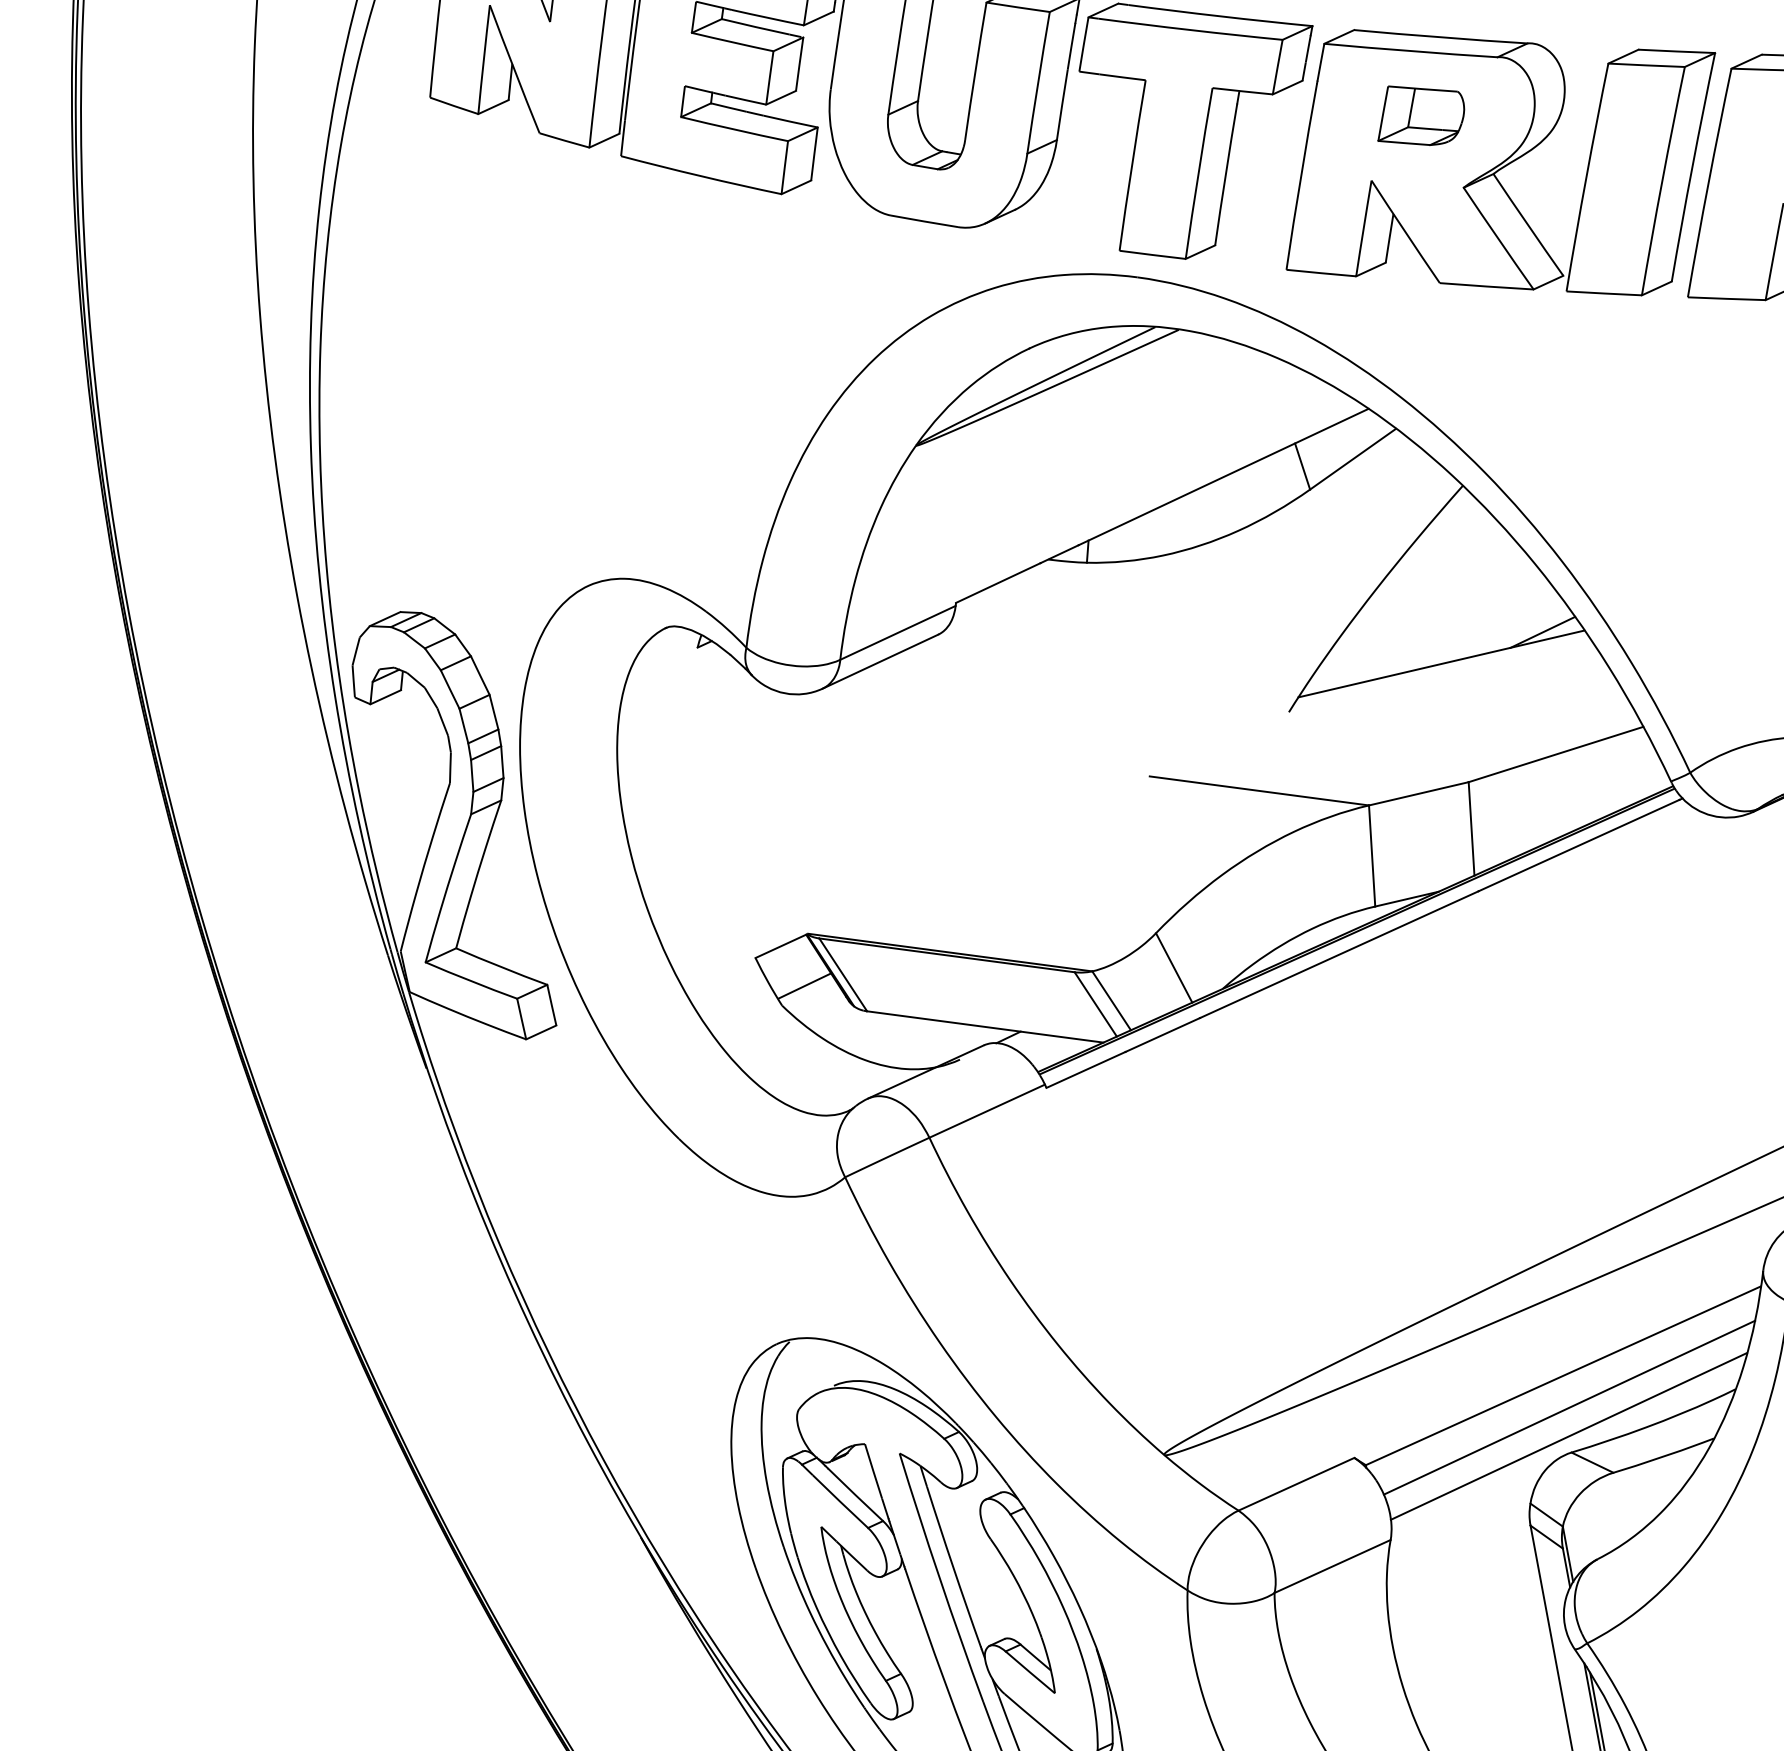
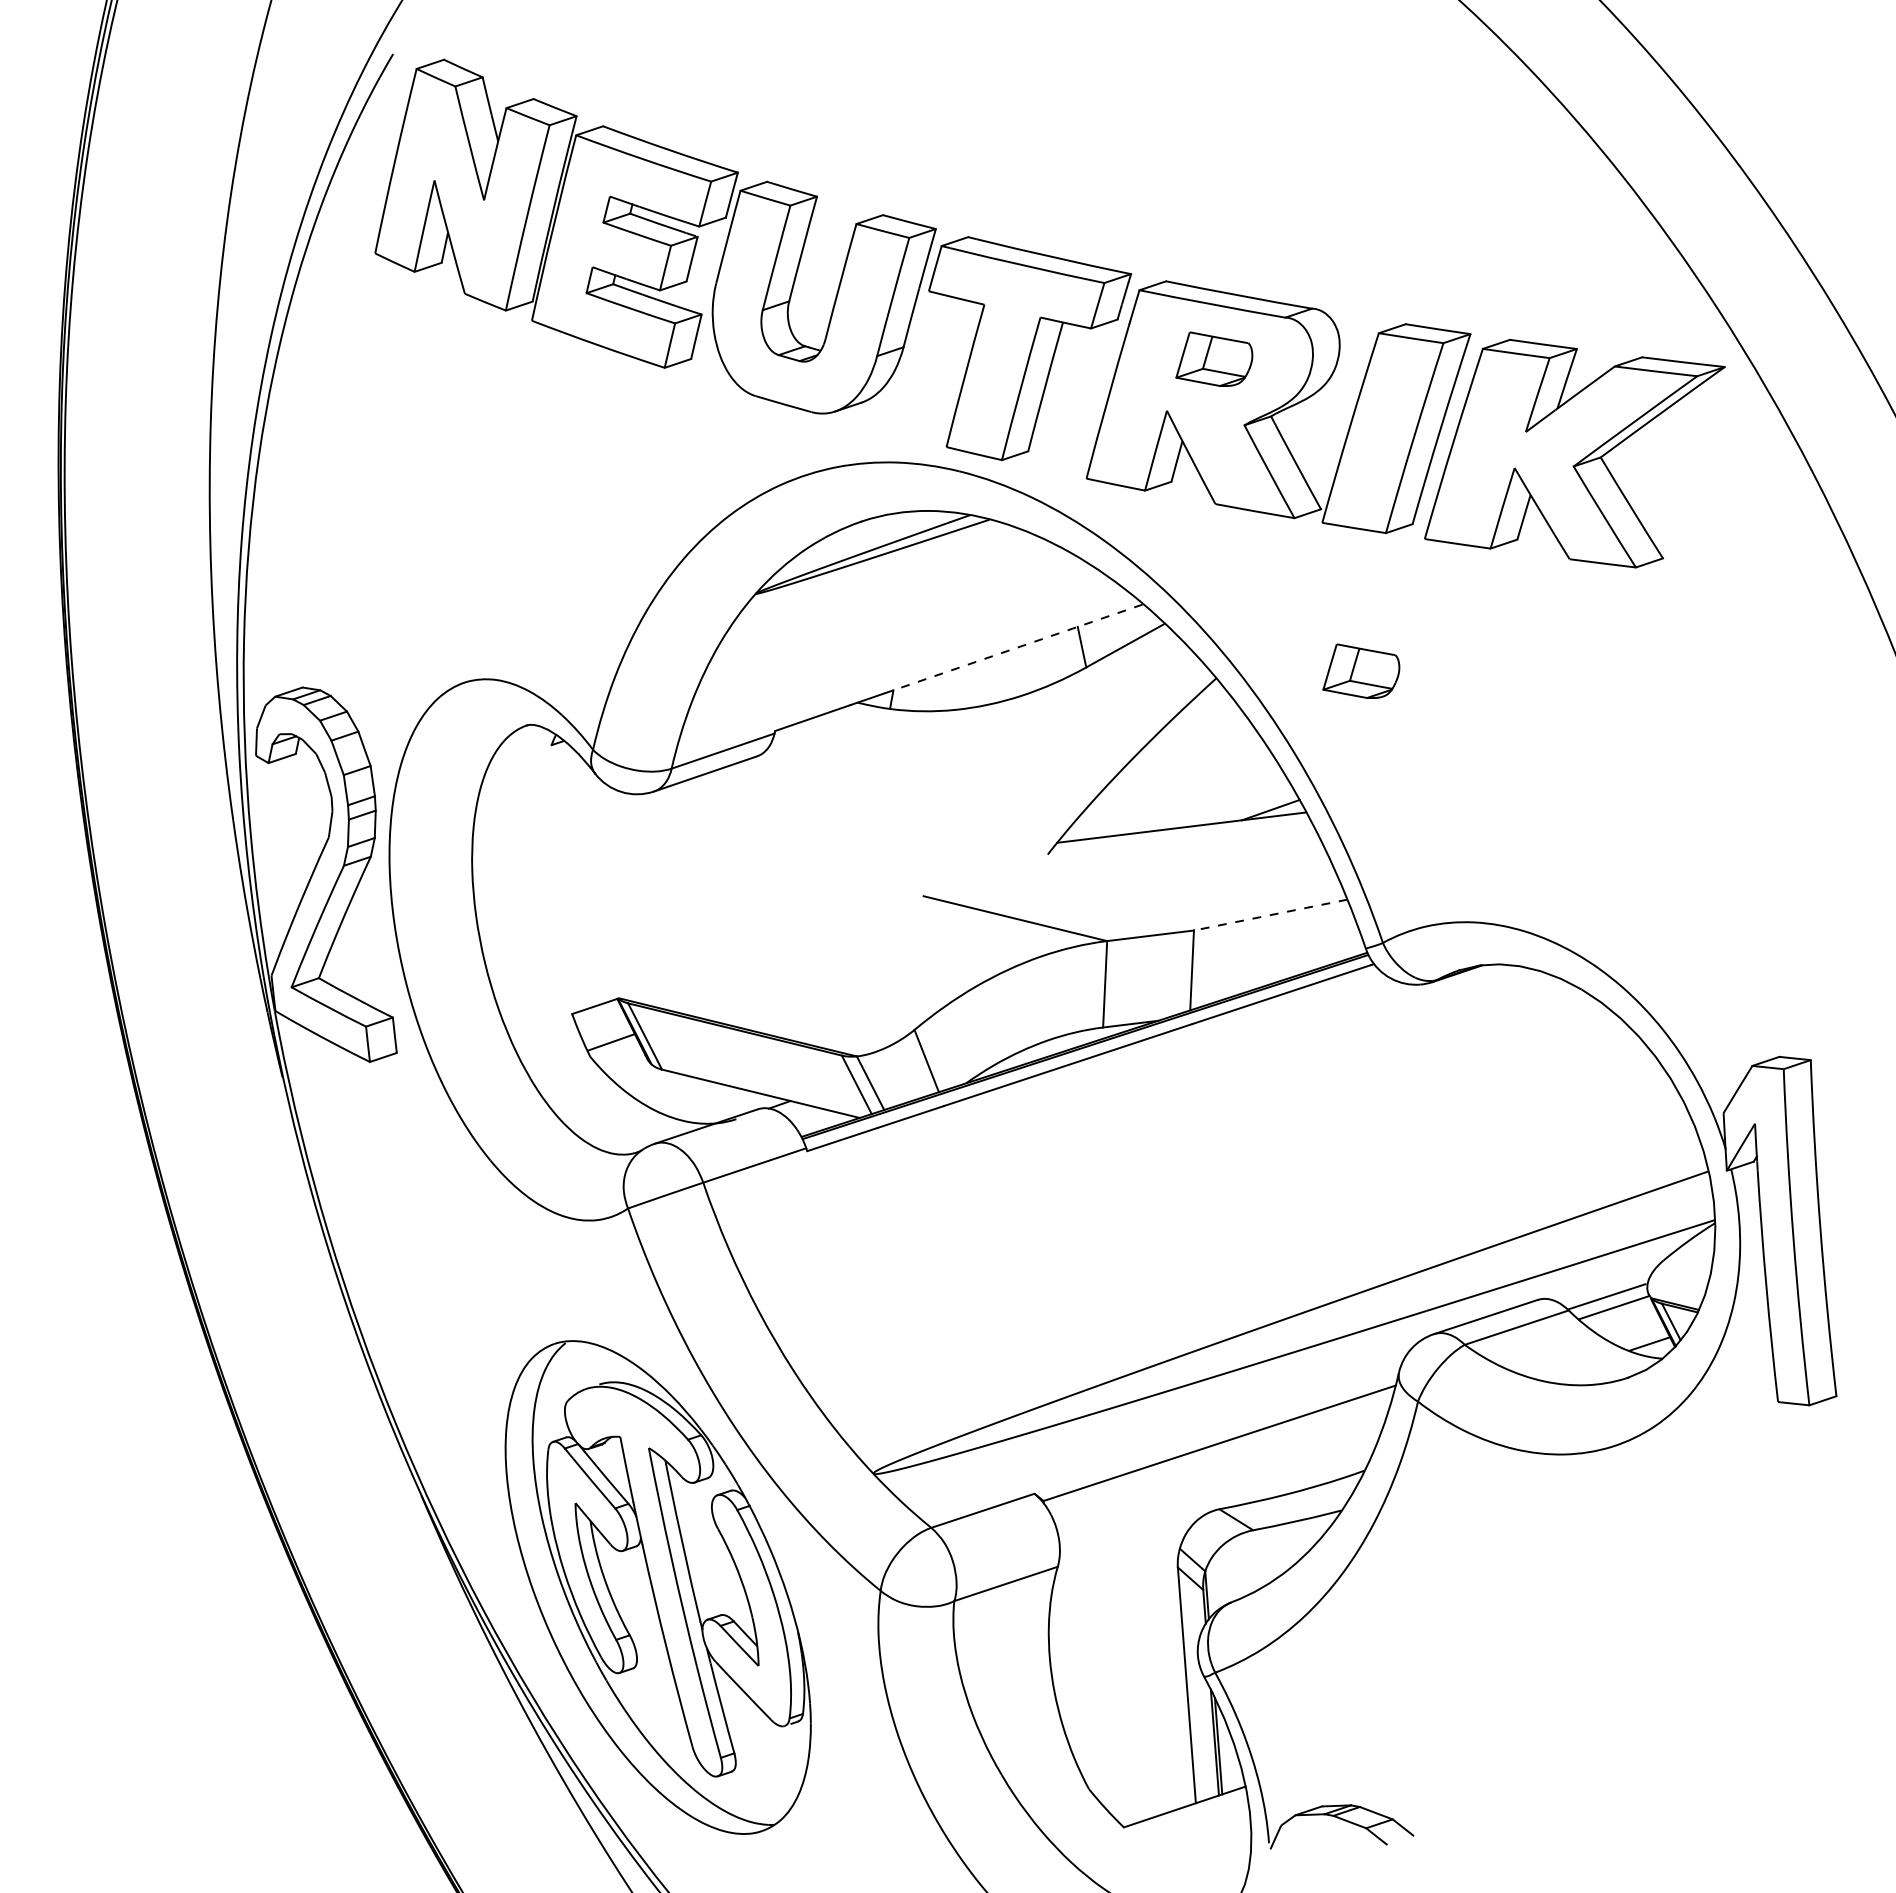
part: (1630, 458) -> (1361, 670), added
line: (1224, 476) -> (1014, 648), solid -> dashed
line: (1555, 755) -> (1270, 915), solid -> dashed
line: (1569, 1407) -> (1221, 1470), removed
line: (1568, 1435) -> (1218, 1494), removed

